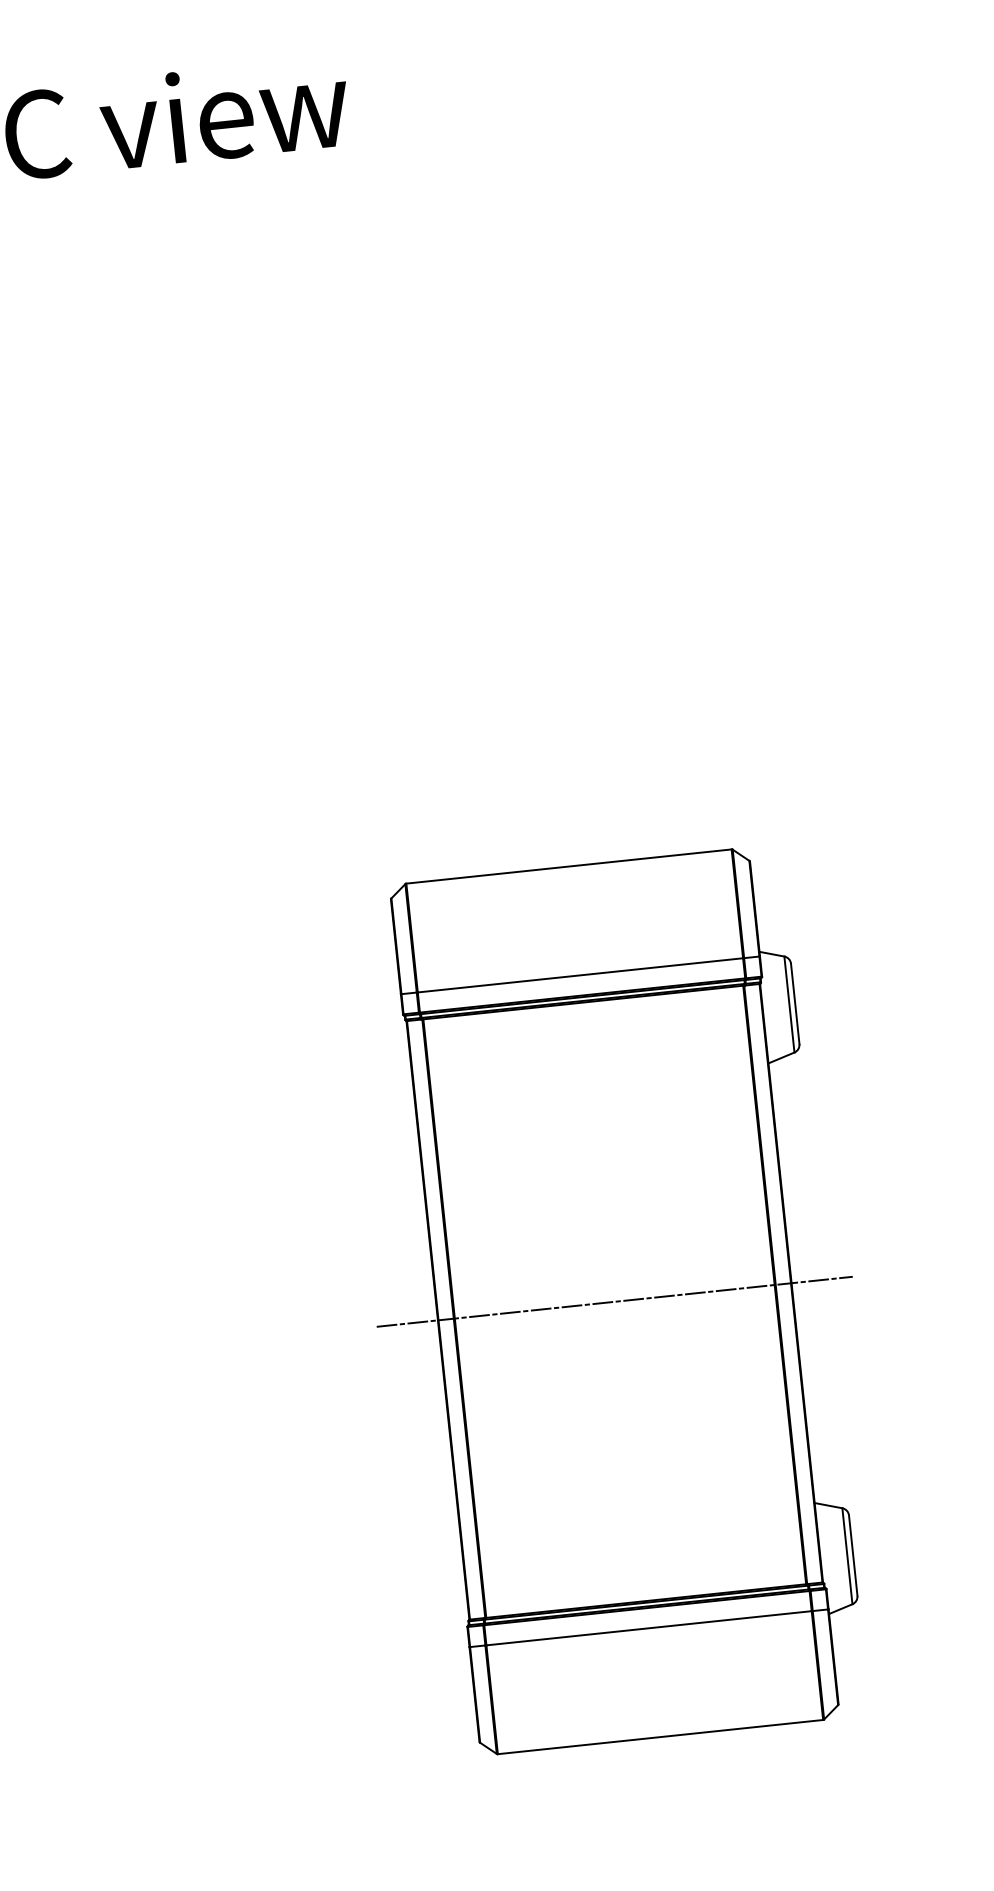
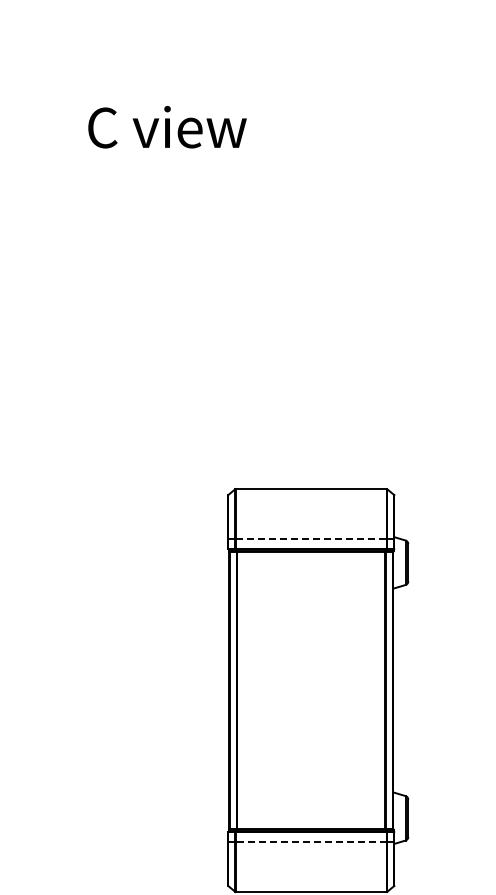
line: (580, 975) -> (311, 539), solid -> dashed
line: (615, 1301) -> (311, 690), removed
line: (647, 1627) -> (310, 841), solid -> dashed

